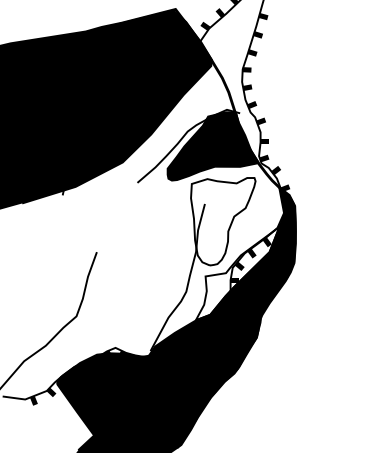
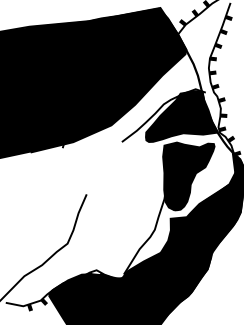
fill: (223, 221) -> (187, 176), added
fill: (237, 273) -> (195, 218), added

